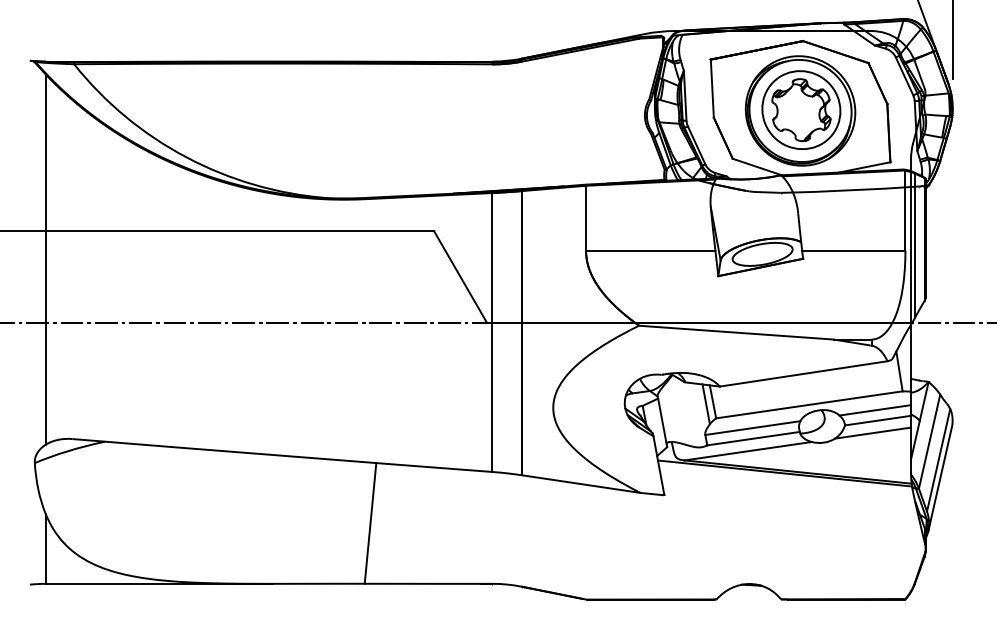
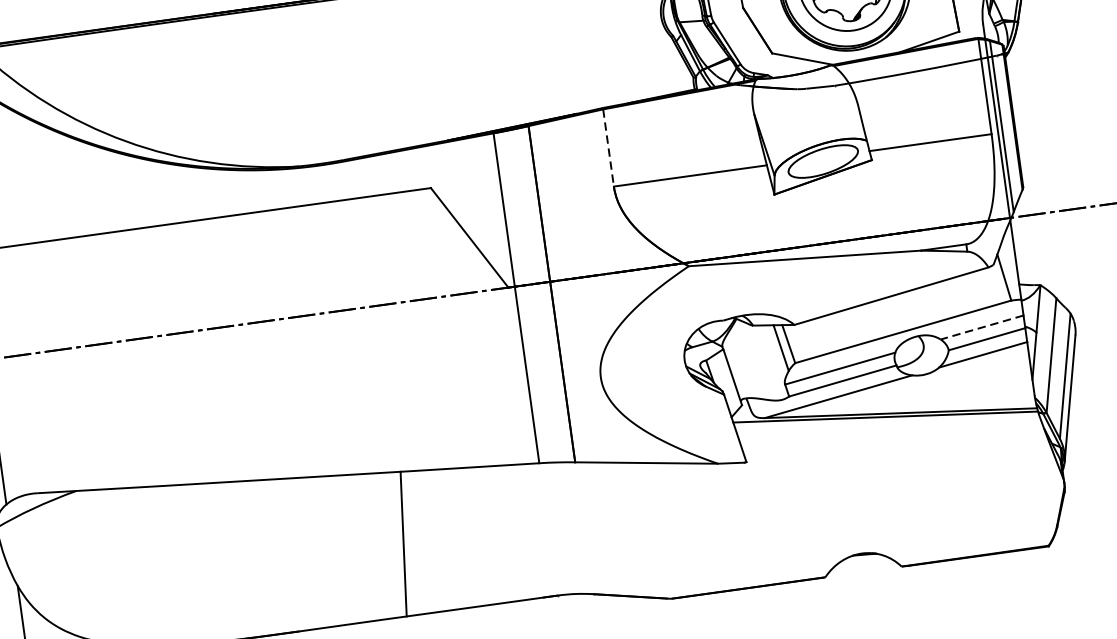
line: (586, 218) -> (609, 148), solid -> dashed
line: (874, 410) -> (981, 327), solid -> dashed

